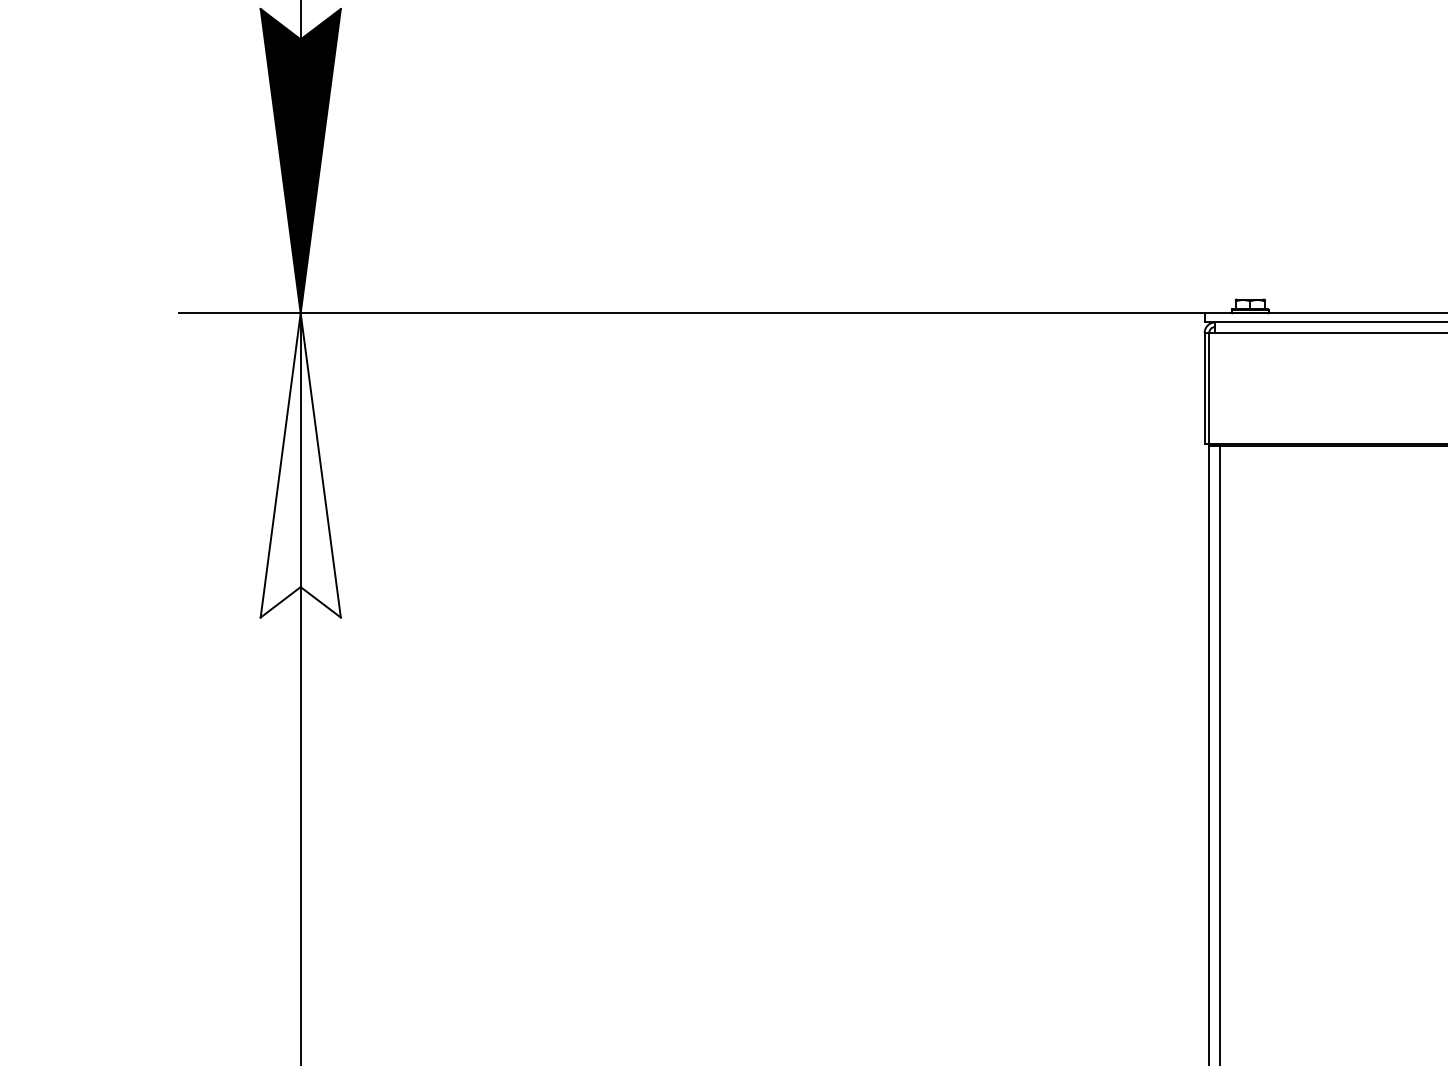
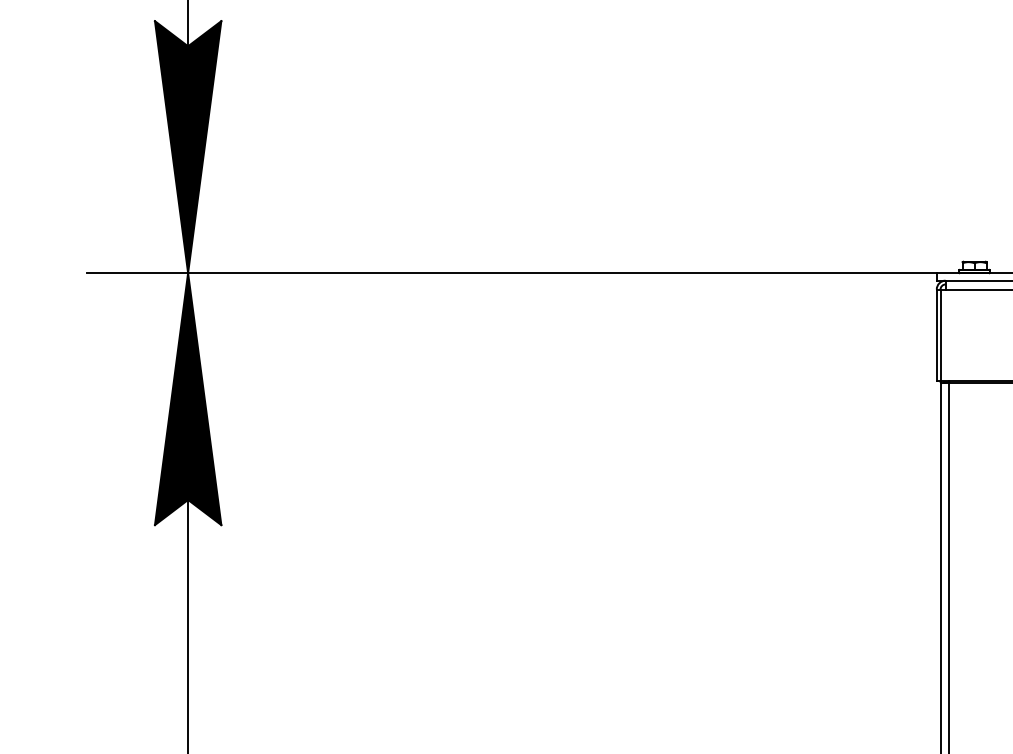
fill: (300, 465) -> (187, 399), added

